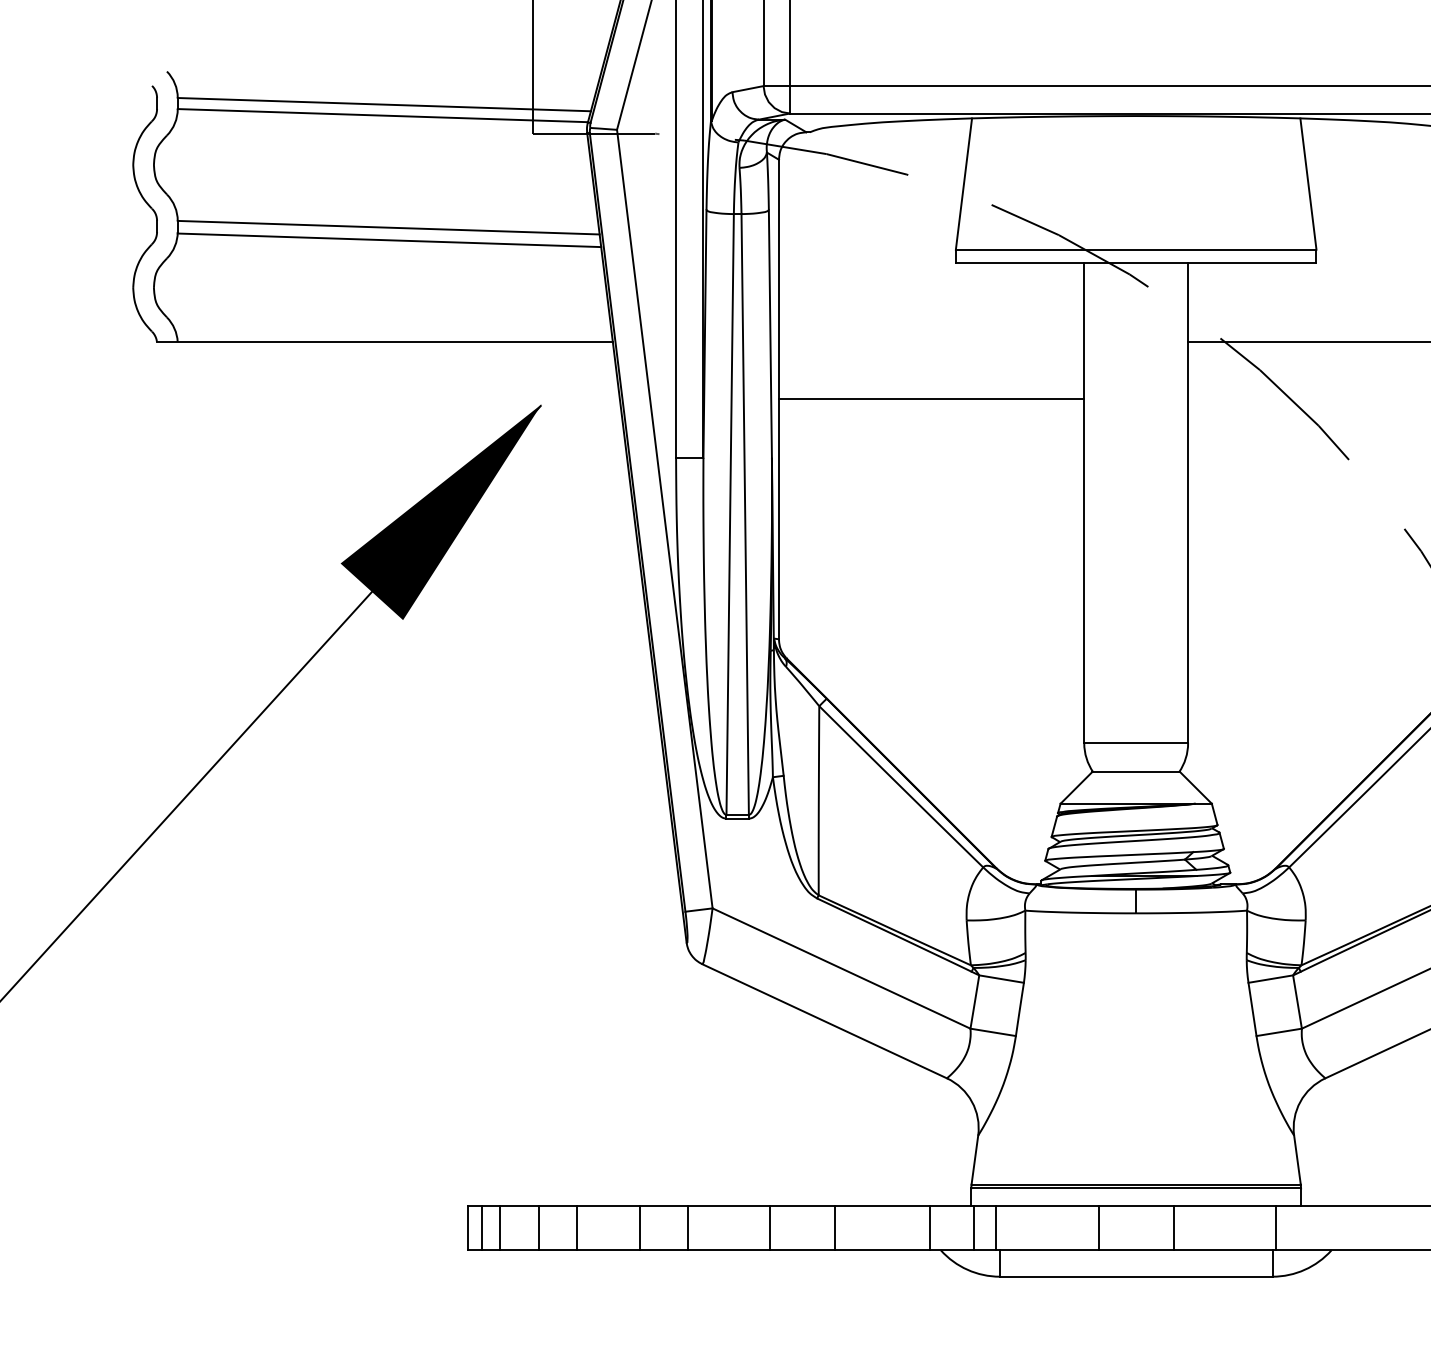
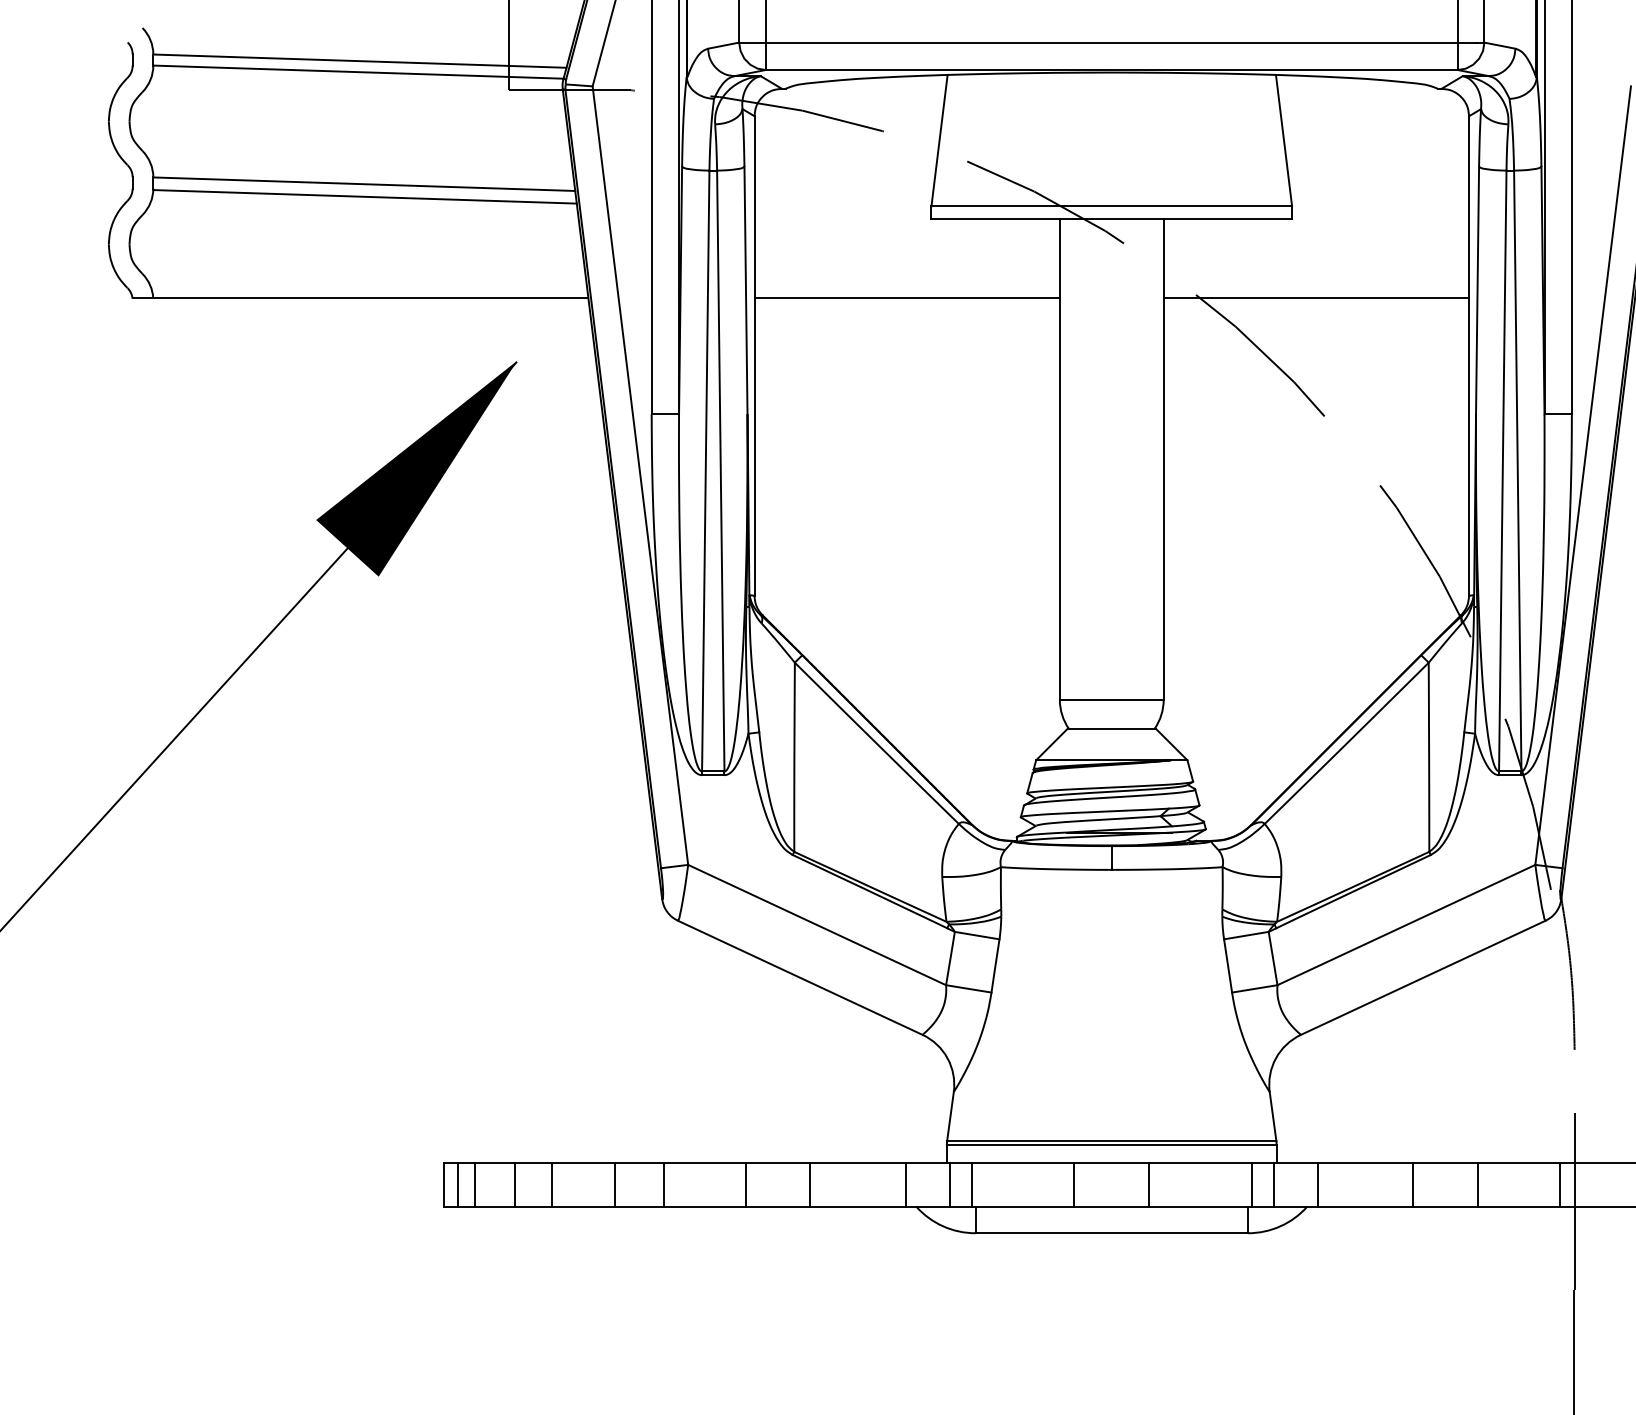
line: (930, 398) -> (906, 298), moved
line: (1297, 1227) -> (1273, 1184), added
line: (1341, 1227) -> (1317, 1184), added

